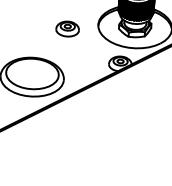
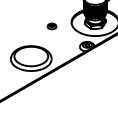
part: (66, 29) -> (51, 26), size x0.6

